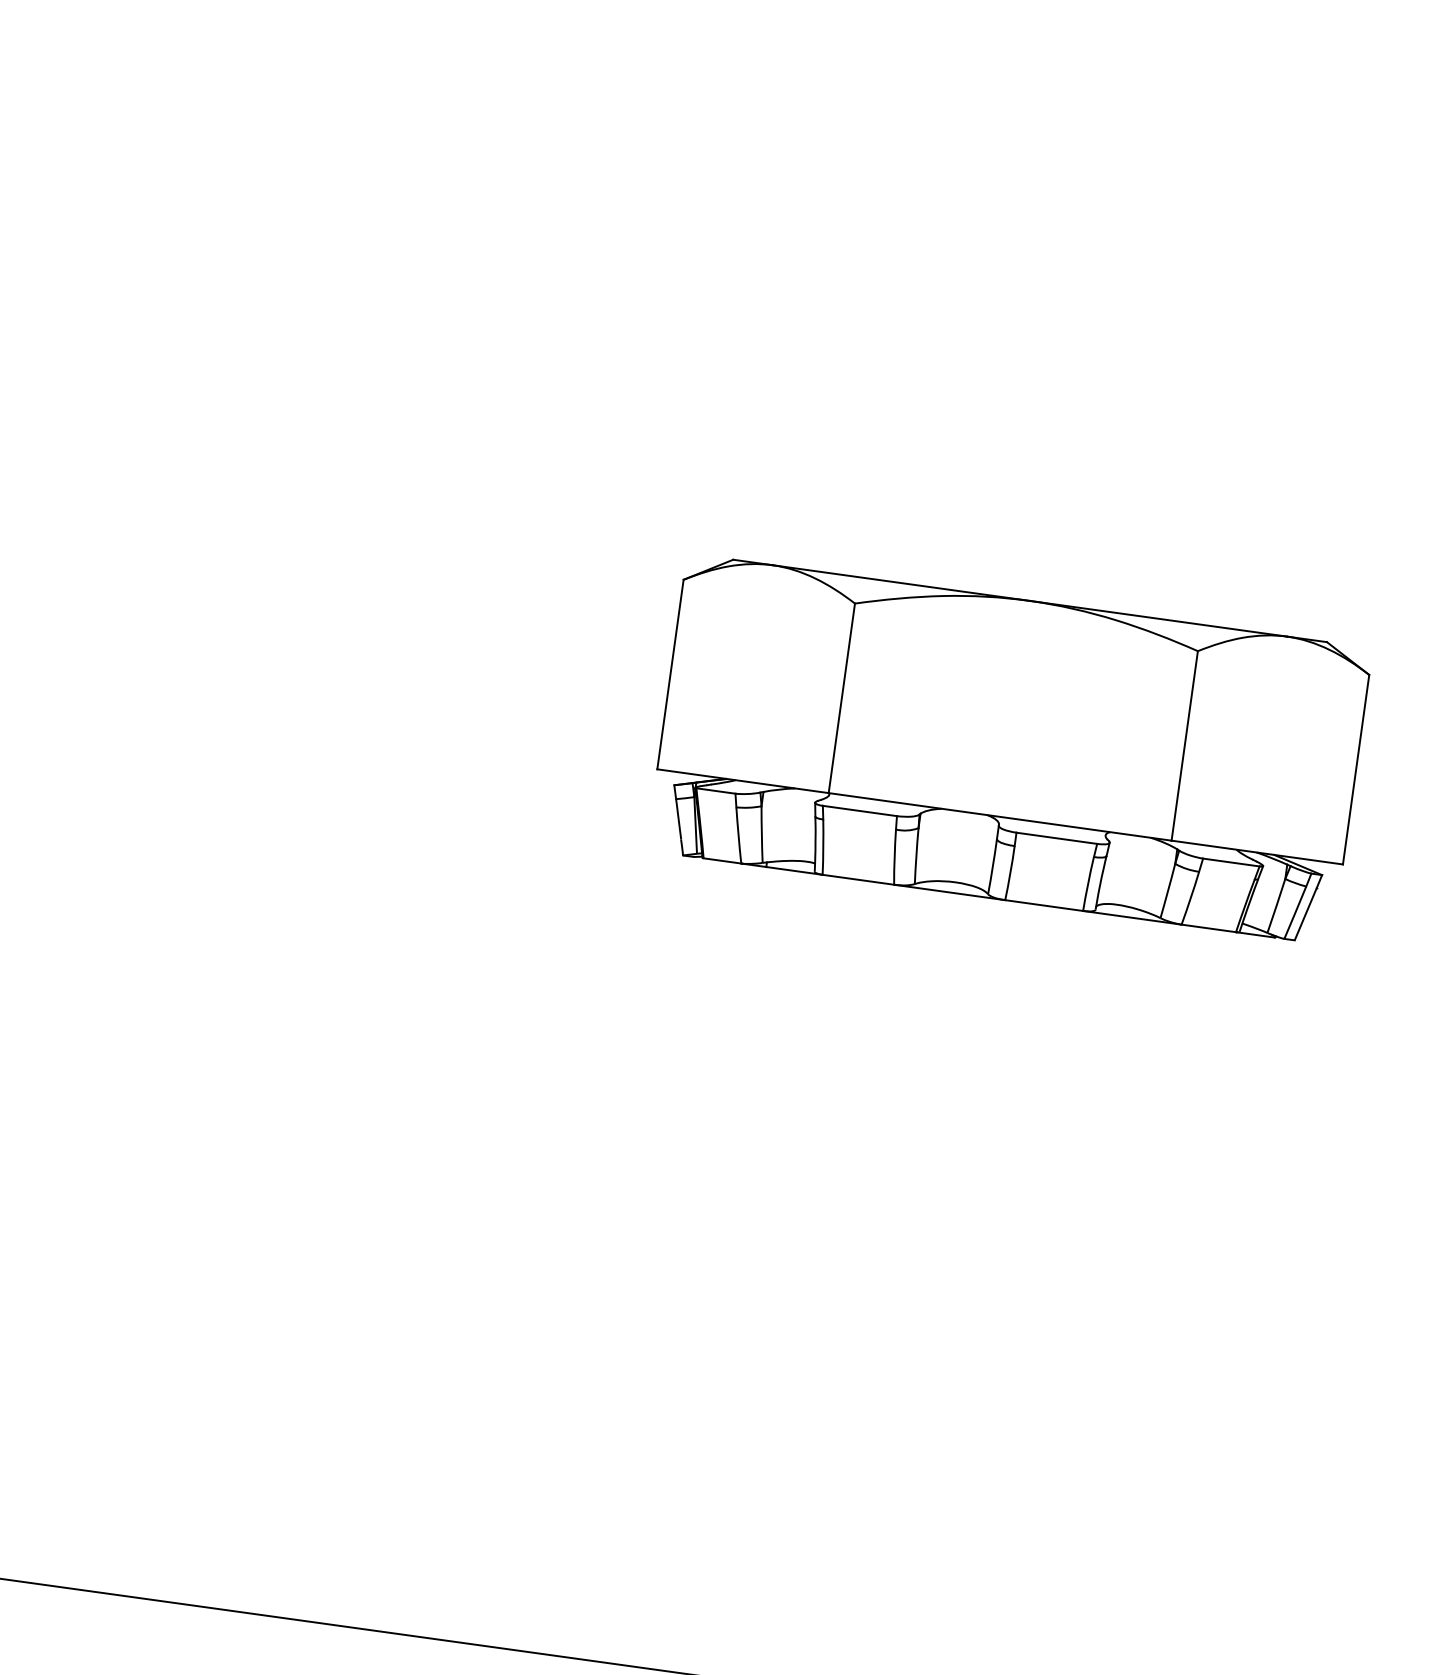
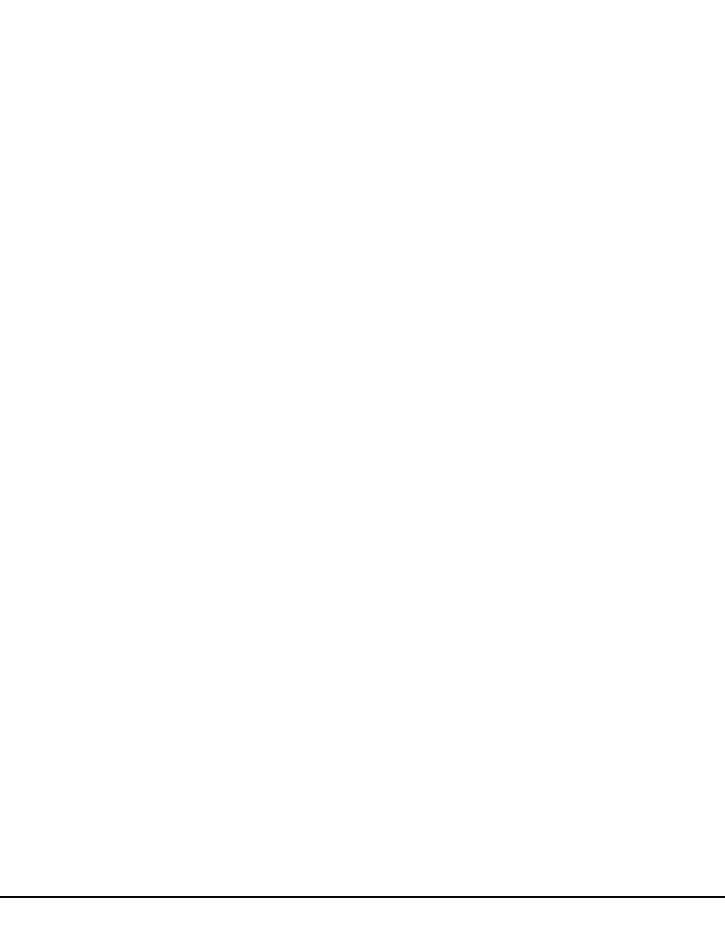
part: (1009, 749) -> (476, 421), removed

